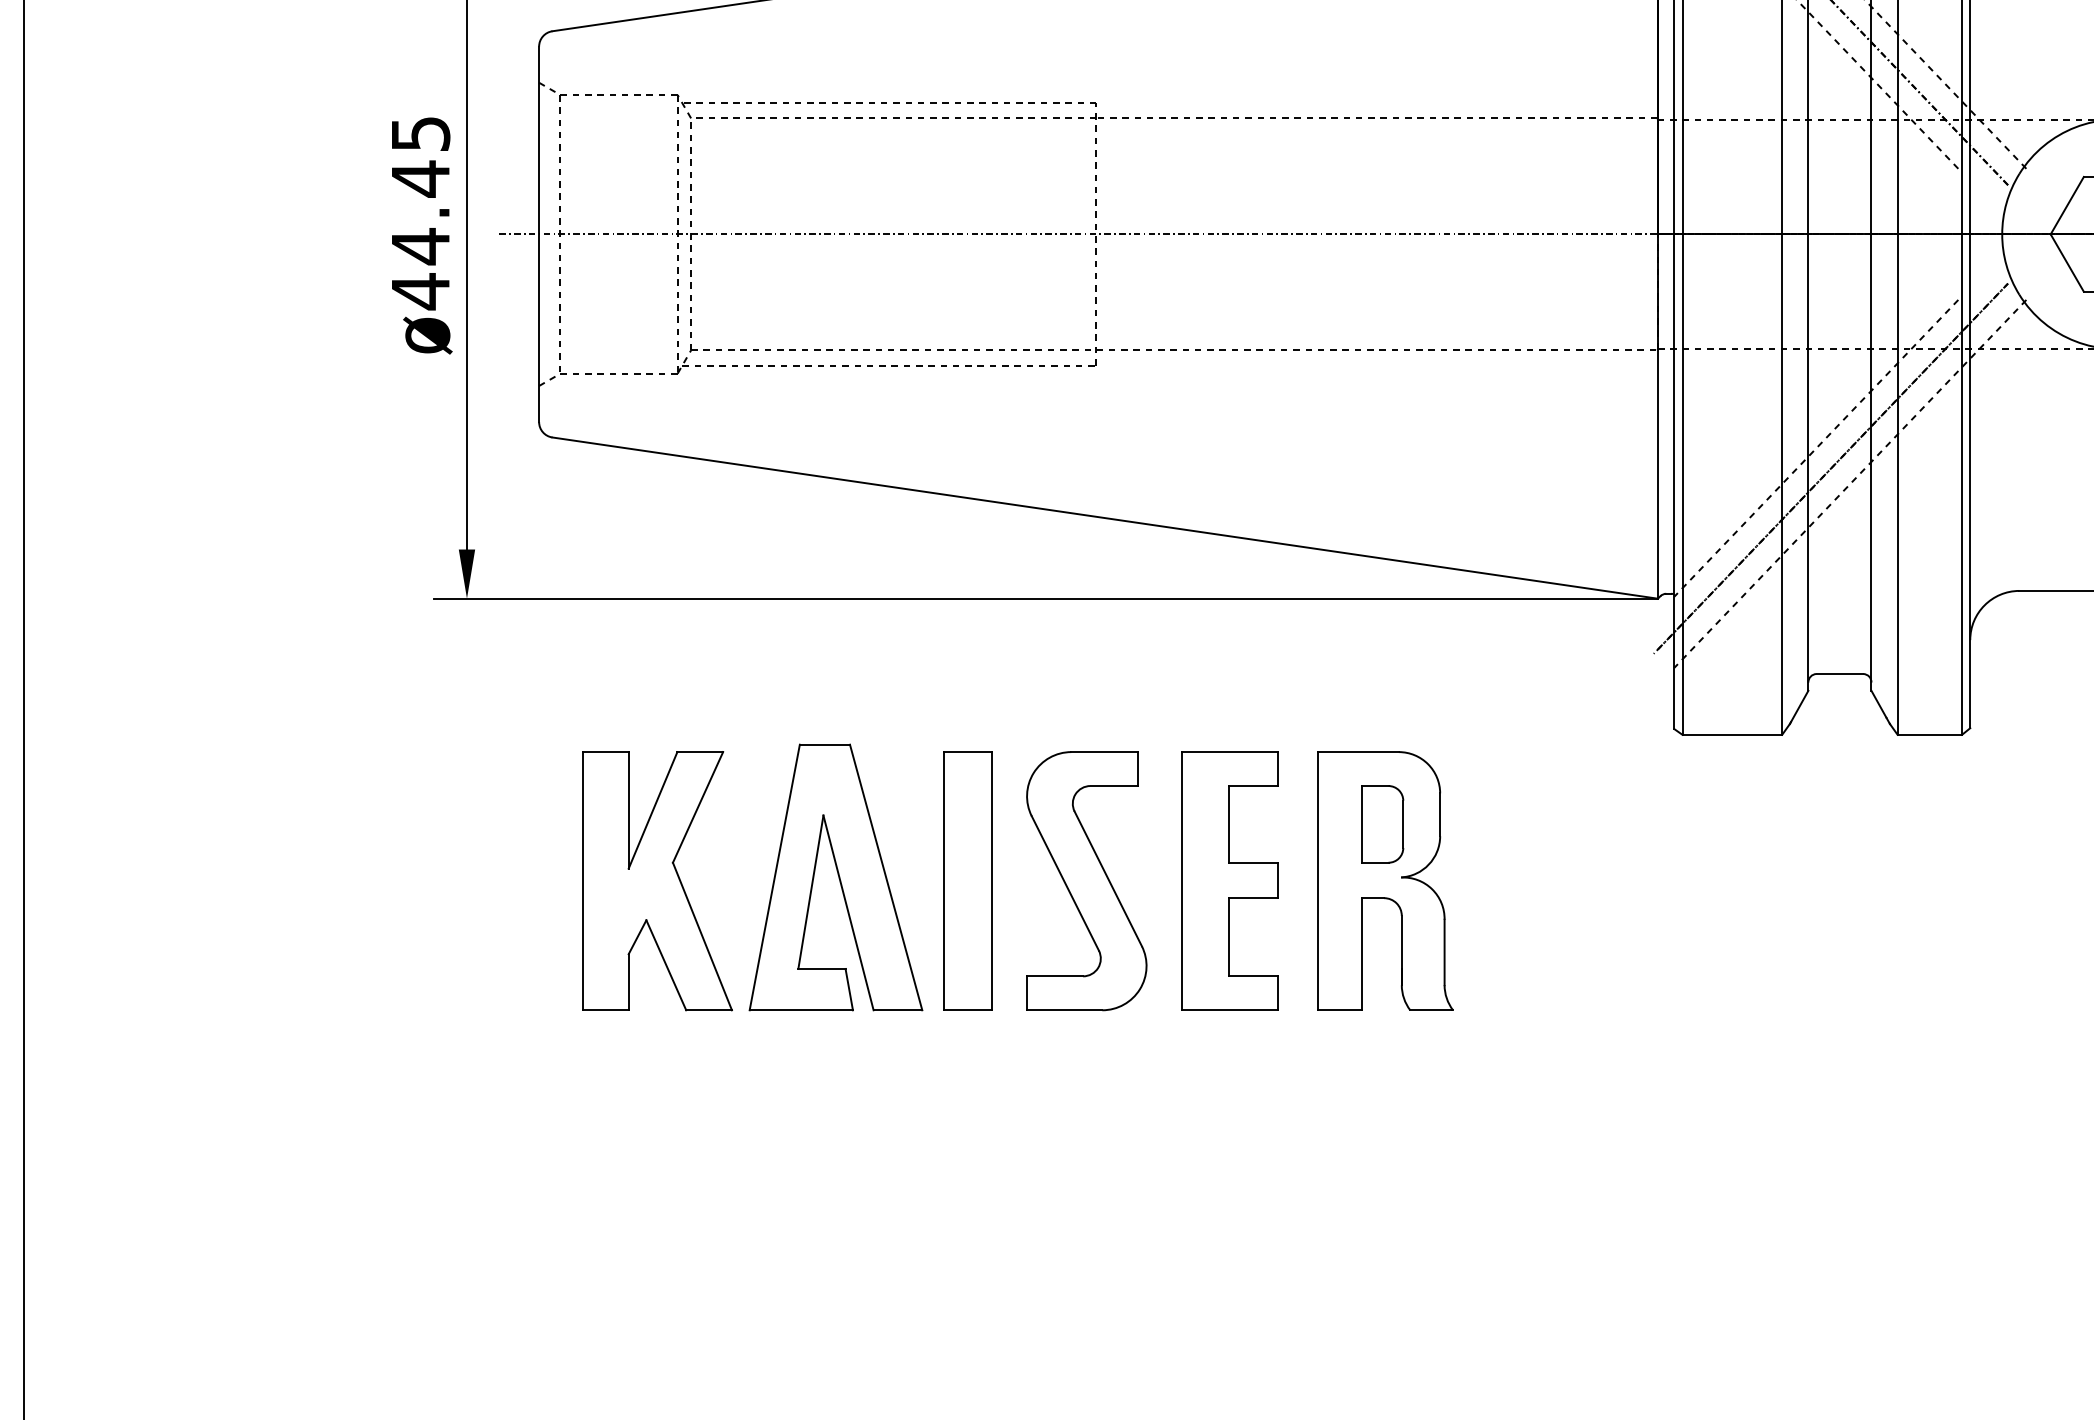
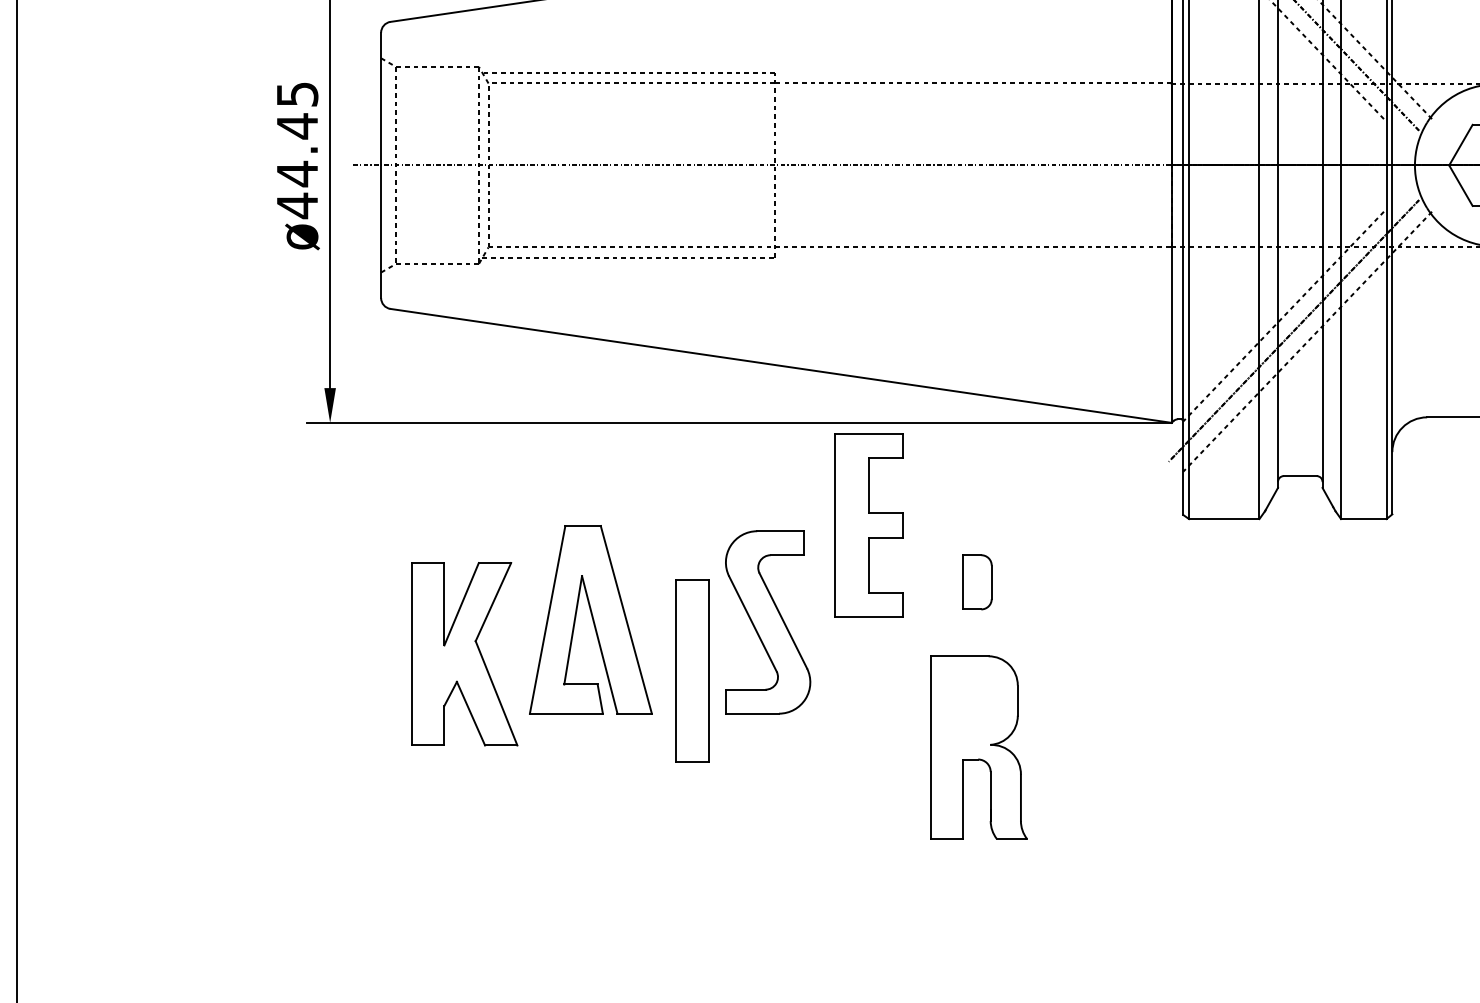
part: (967, 880) -> (692, 670), moved
part: (1229, 880) -> (868, 525), moved
part: (1385, 880) -> (979, 747), moved
part: (657, 881) -> (464, 654), moved

